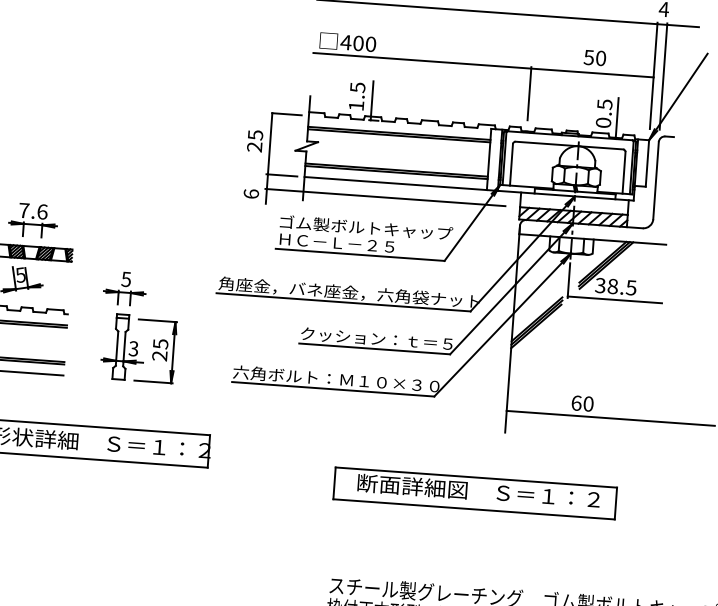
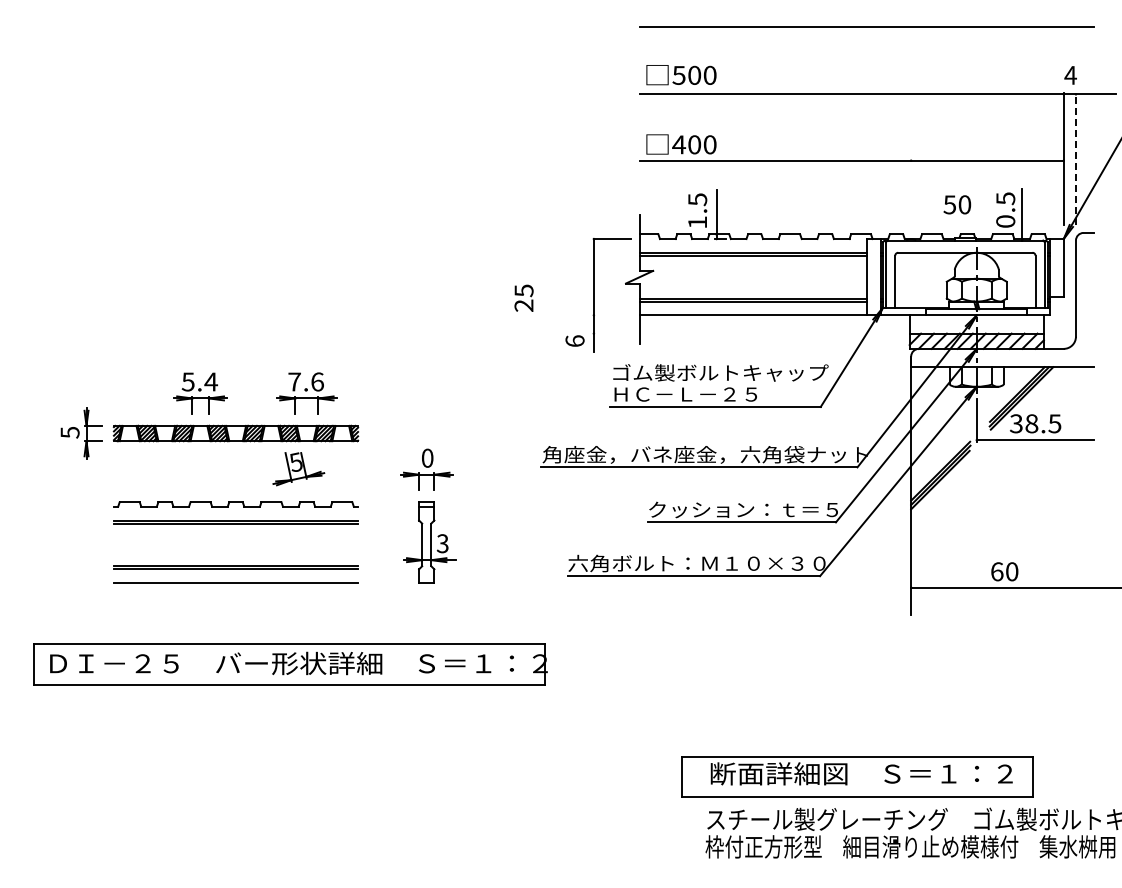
text: (595, 57) -> (957, 204), moved
line: (663, 76) -> (1075, 158), solid -> dashed
line: (529, 93) -> (911, 191), removed
text: (254, 140) -> (523, 297), moved
line: (282, 175) -> (611, 315), removed
line: (385, 197) -> (741, 333), removed
text: (126, 278) -> (427, 457), 5 -> 0
part: (155, 351) -> (470, 544), removed
part: (475, 493) -> (857, 776), moved

